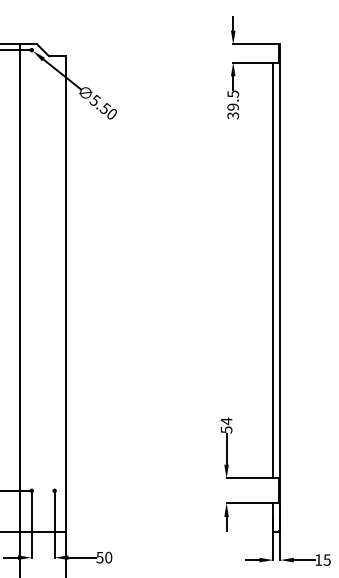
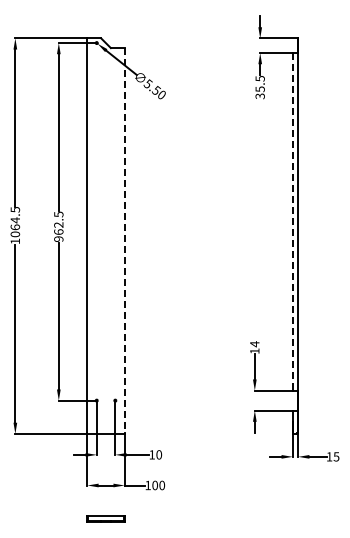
text: (232, 107) -> (259, 89), 39.5 -> 35.5
line: (272, 270) -> (292, 221), solid -> dashed
line: (65, 293) -> (124, 240), solid -> dashed
text: (226, 430) -> (254, 351), 54 -> 14
text: (99, 557) -> (151, 454), 50 -> 10

